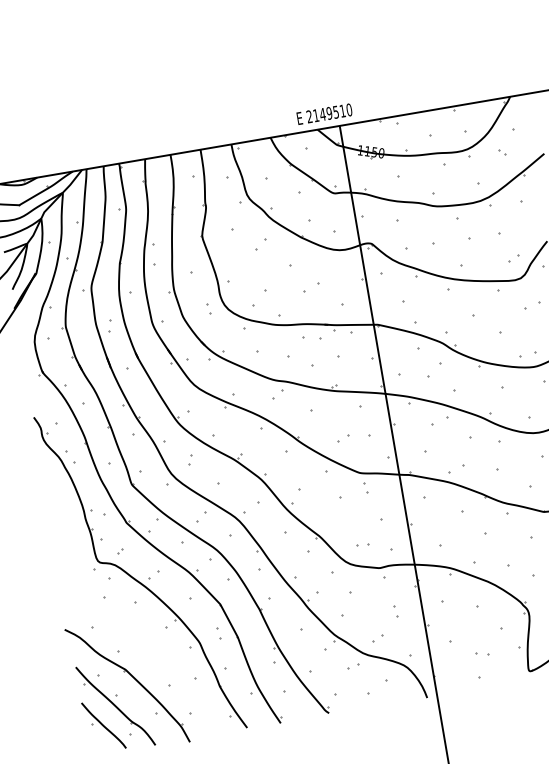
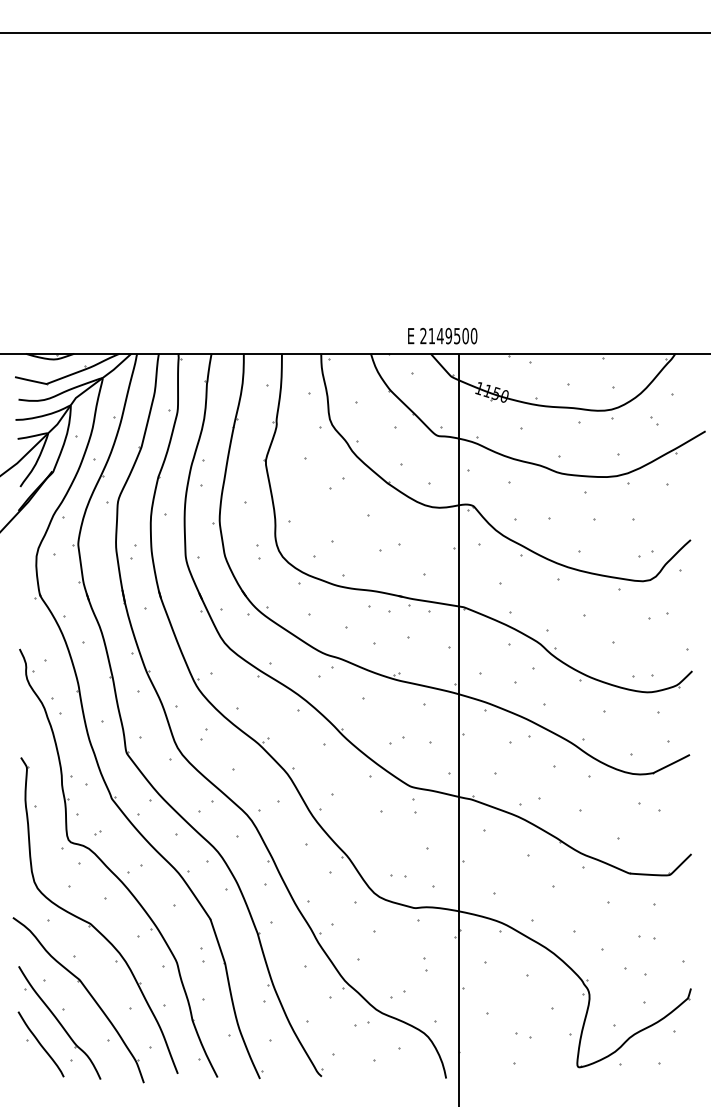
text: (342, 110) -> (465, 335), 2149510 -> 2149500
part: (127, 623) -> (91, 923), added

